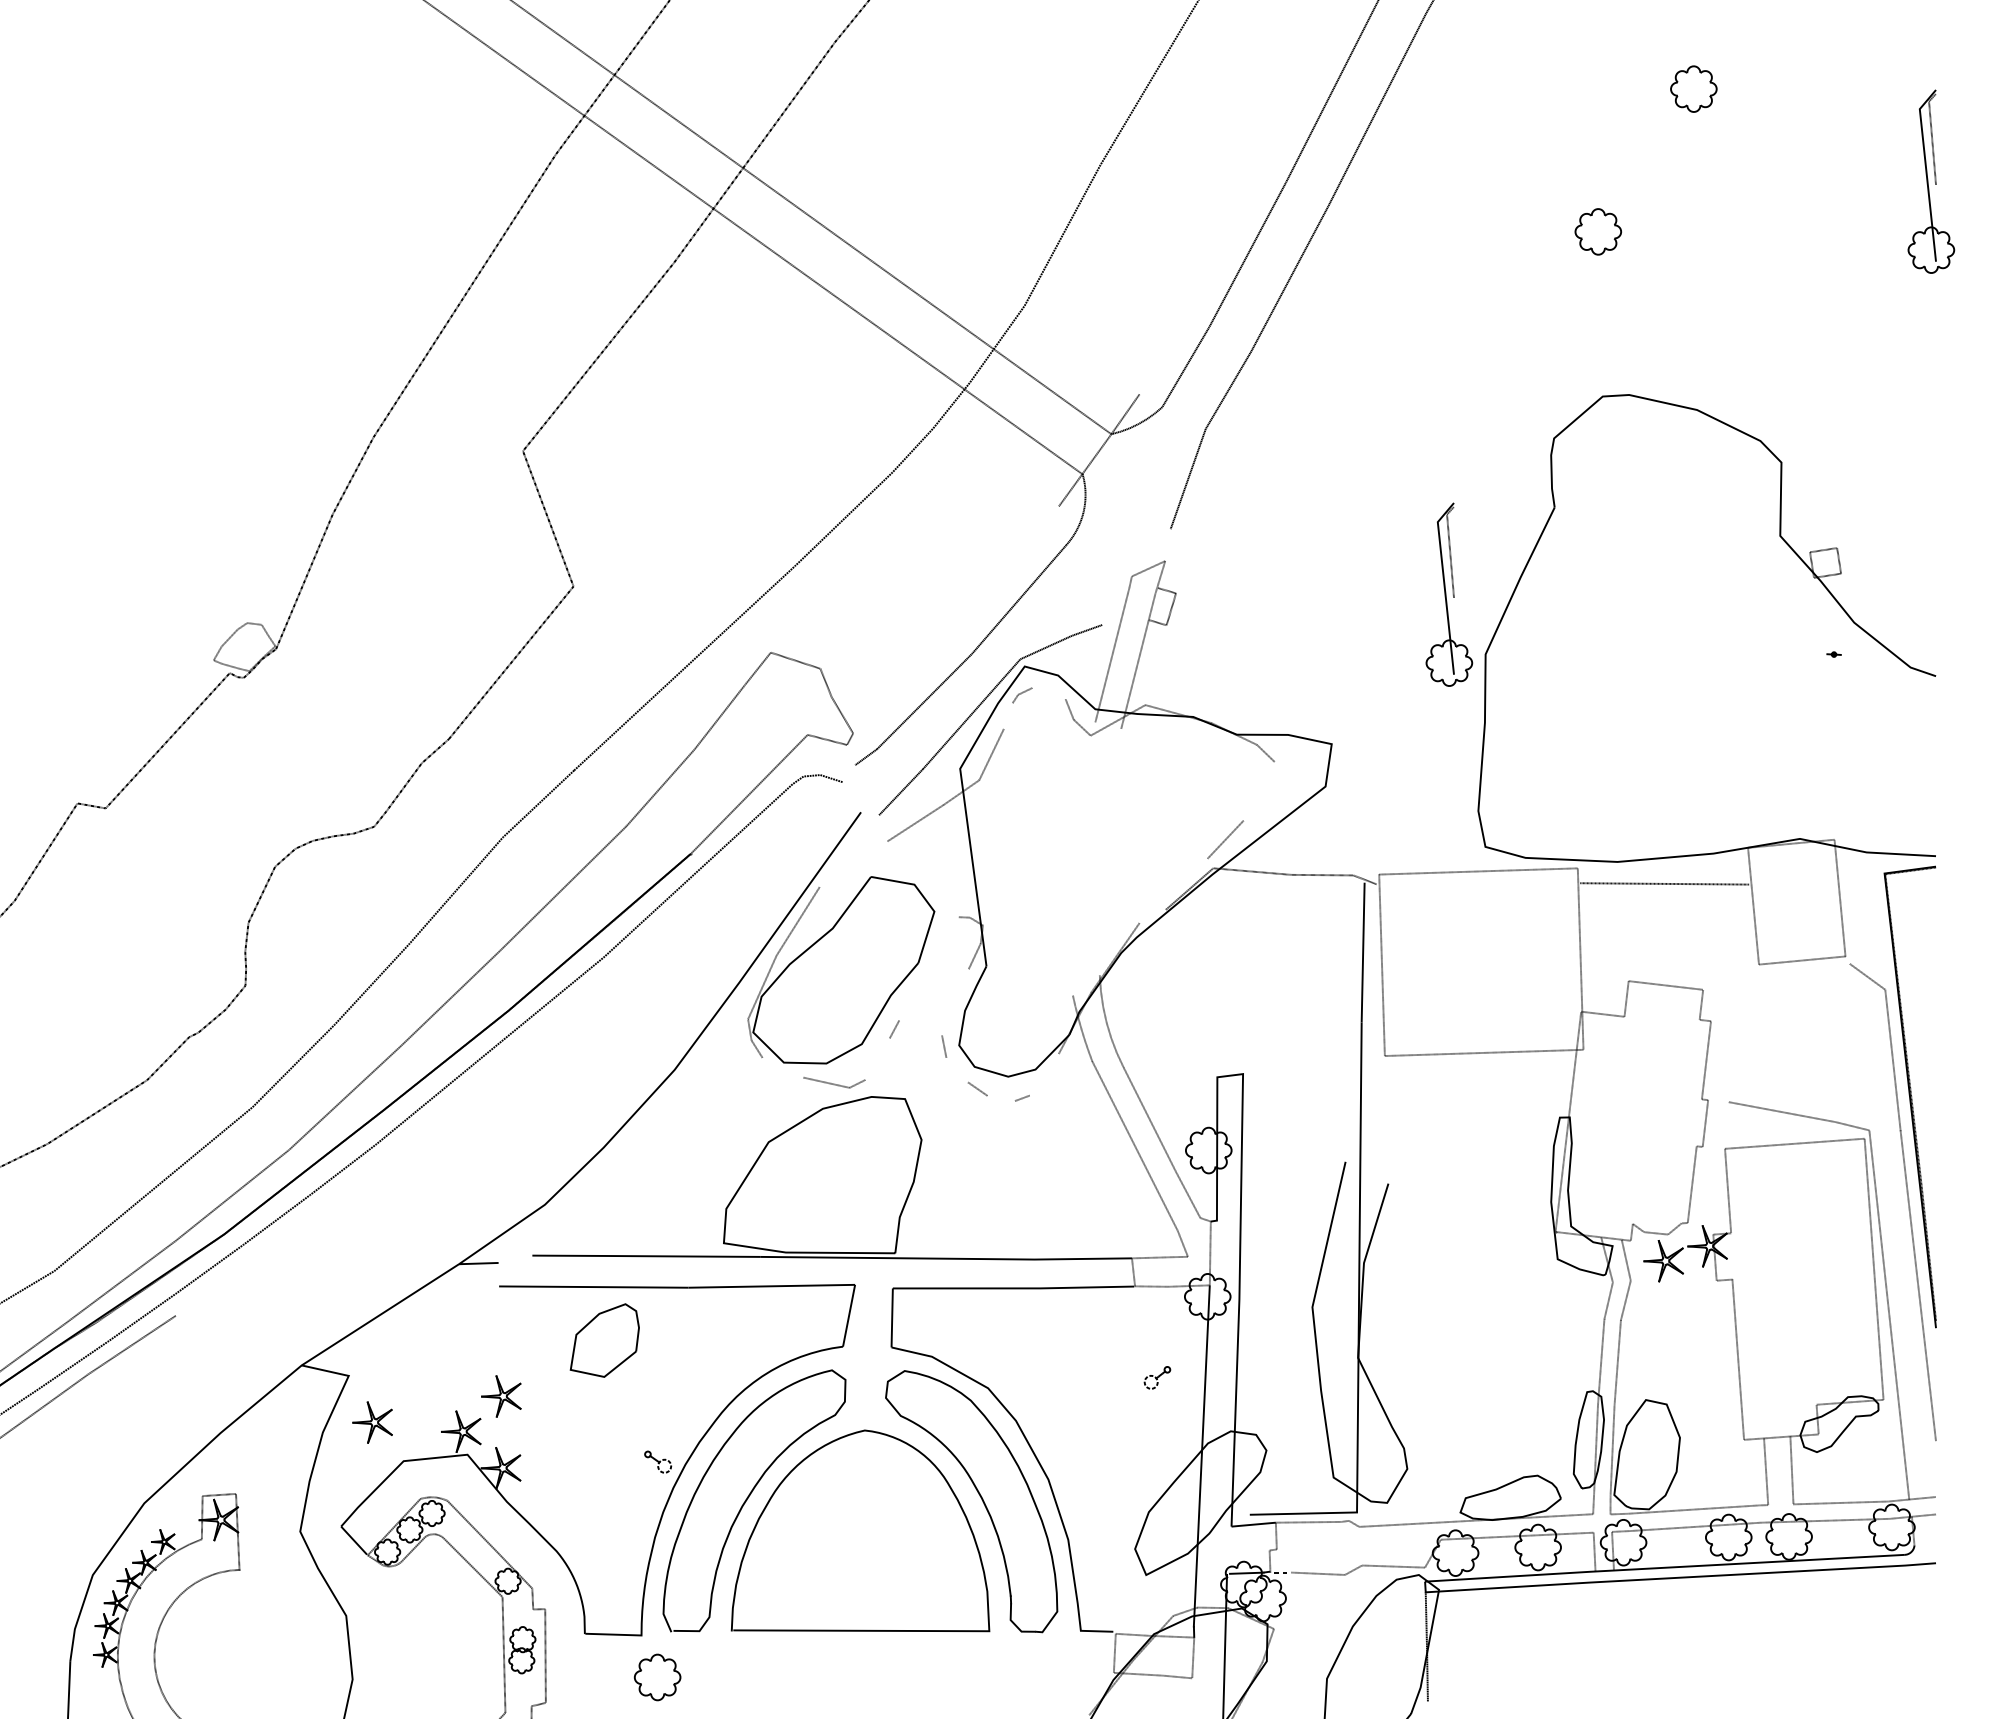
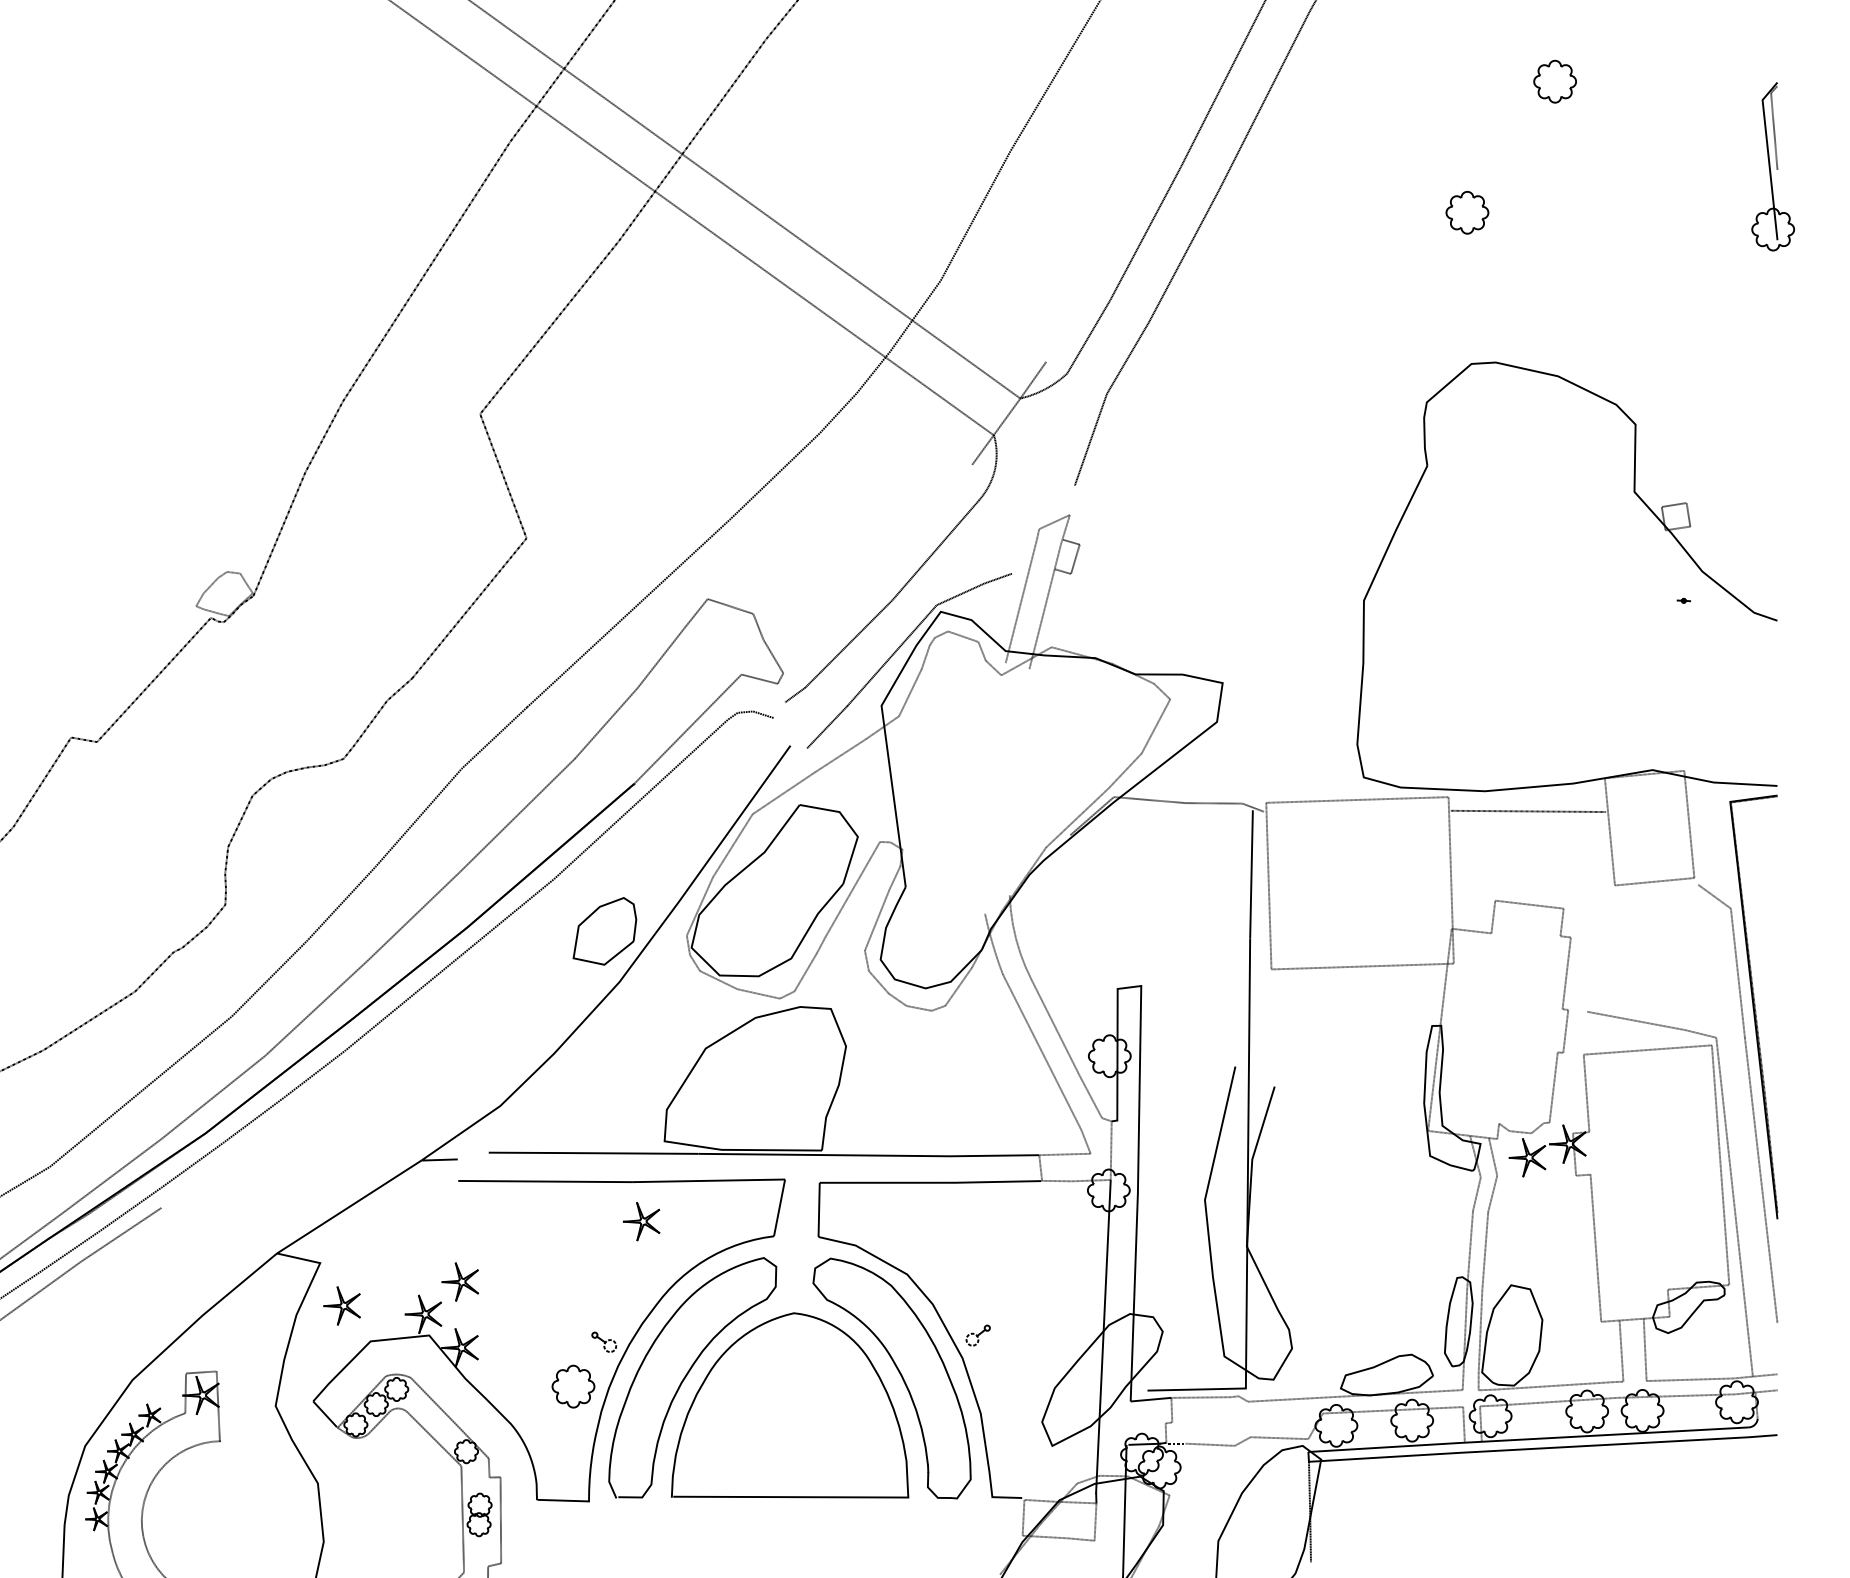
part: (1449, 594) -> (1330, 545), removed
line: (1048, 693) -> (962, 636), added
line: (1007, 715) -> (925, 656), added
line: (1258, 790) -> (1155, 725), added
line: (853, 863) -> (783, 792), added
line: (1173, 890) -> (1077, 817), added
line: (928, 968) -> (852, 889), added
line: (955, 1002) -> (877, 920), added
line: (877, 1058) -> (805, 971), added
line: (782, 1067) -> (718, 979), added
line: (957, 1069) -> (879, 981), added
line: (1043, 1074) -> (958, 986), added
line: (1000, 1098) -> (918, 1008), added
part: (698, 1330) -> (641, 1221), added
part: (604, 1340) -> (604, 931), moved
part: (1157, 1377) -> (978, 1335), moved
part: (657, 1677) -> (573, 1386), moved

